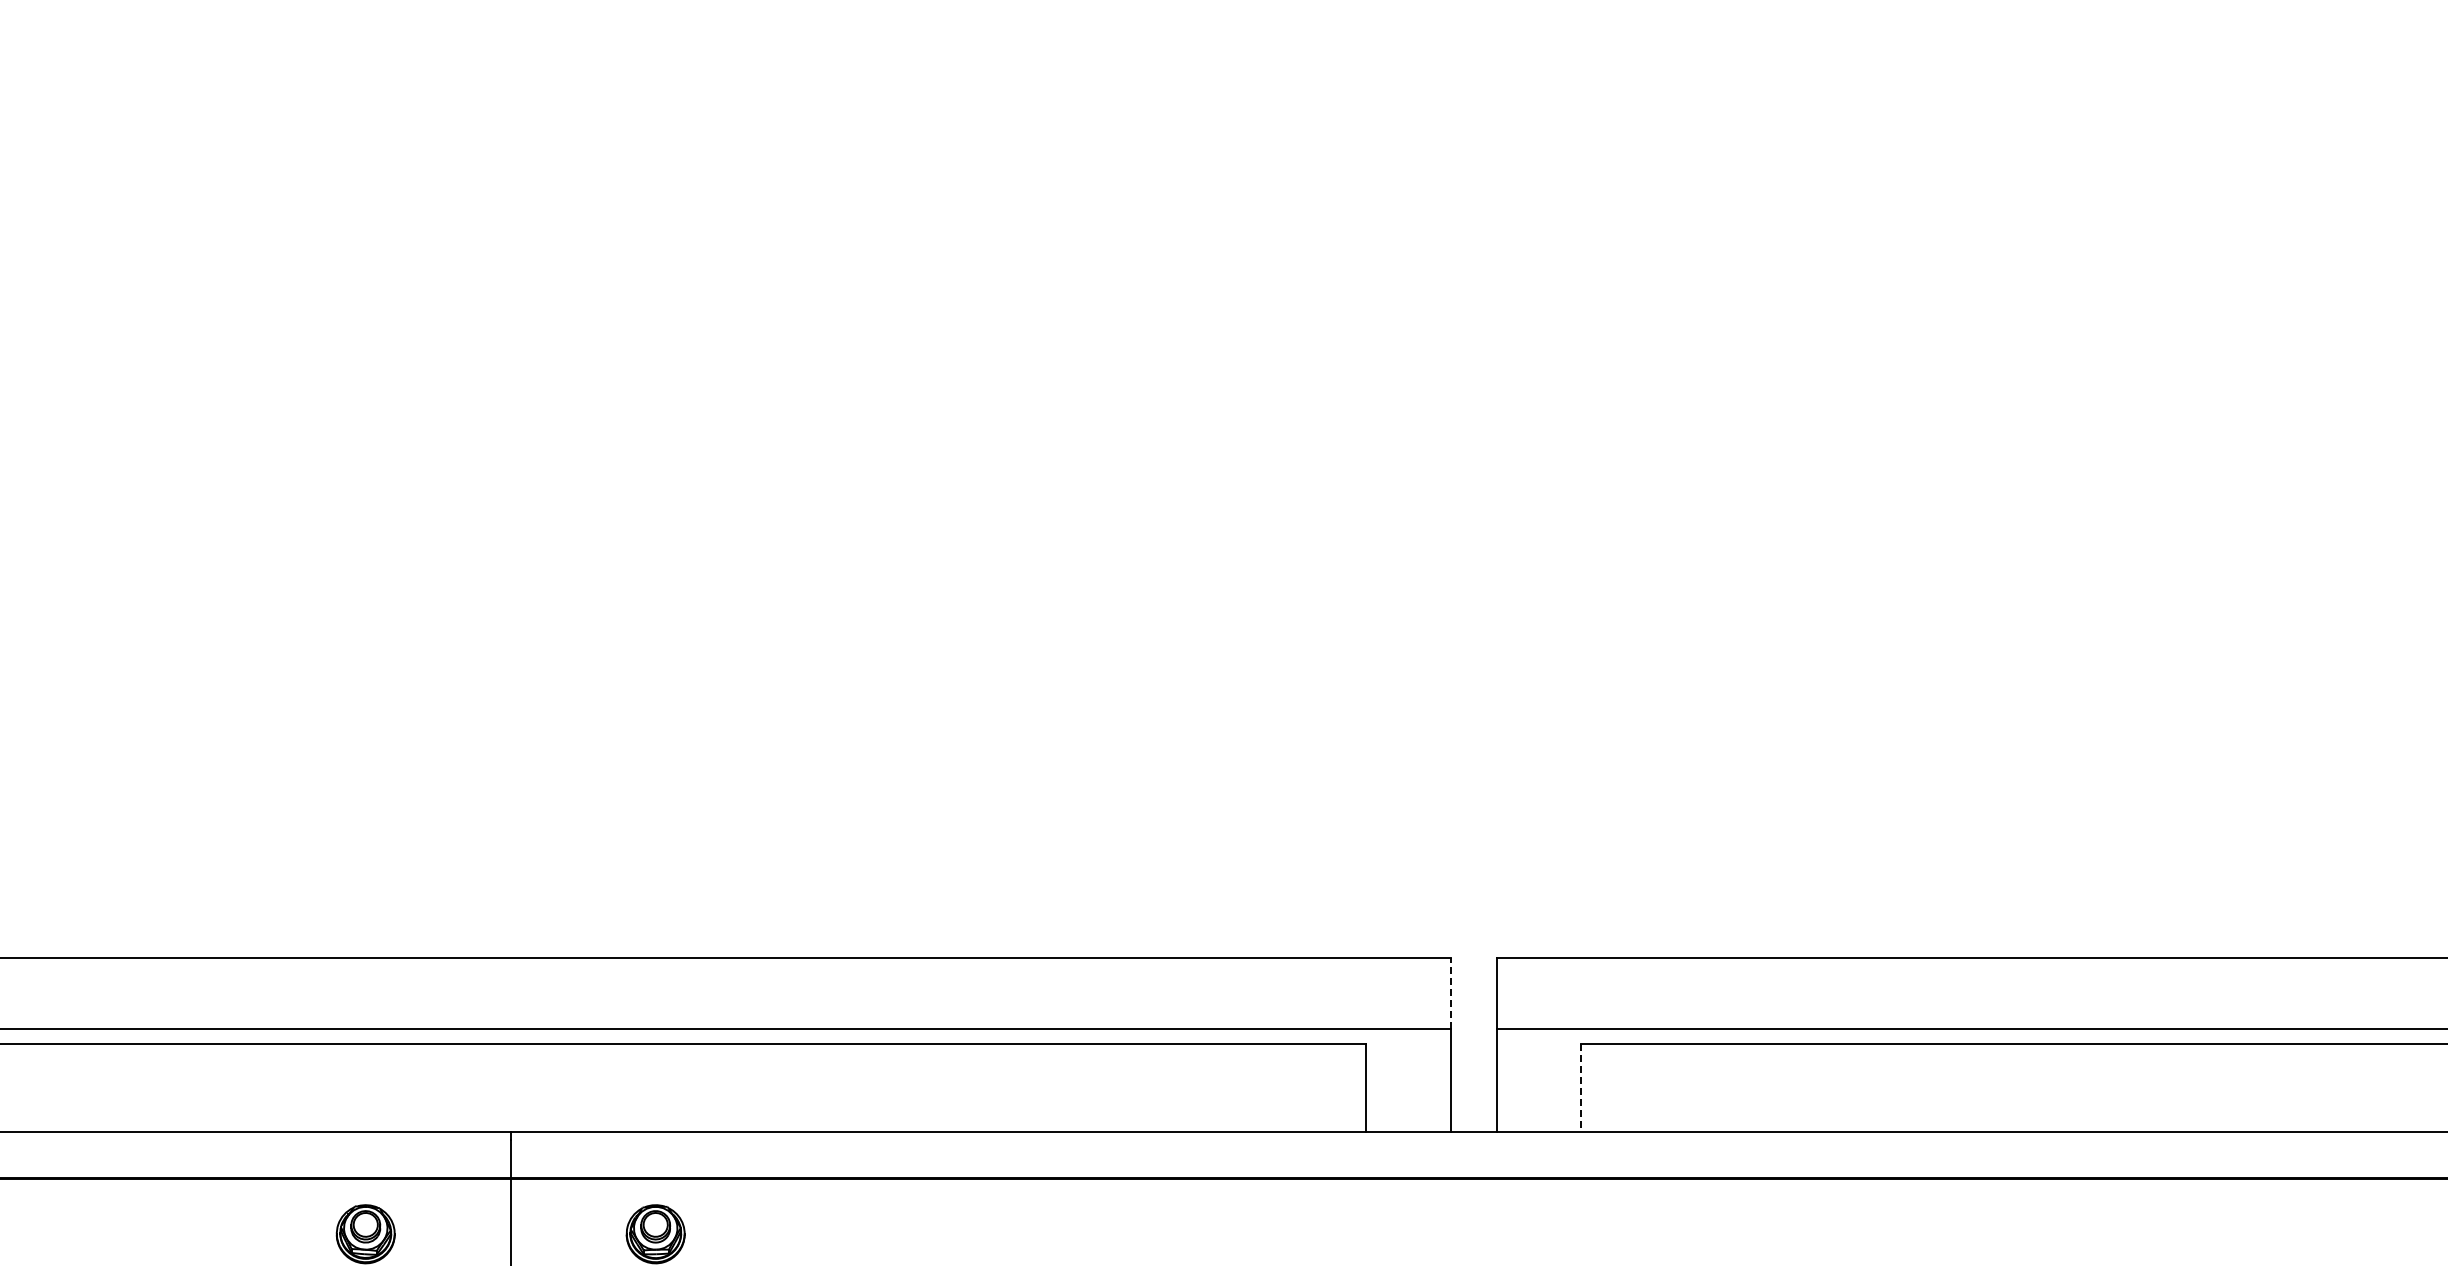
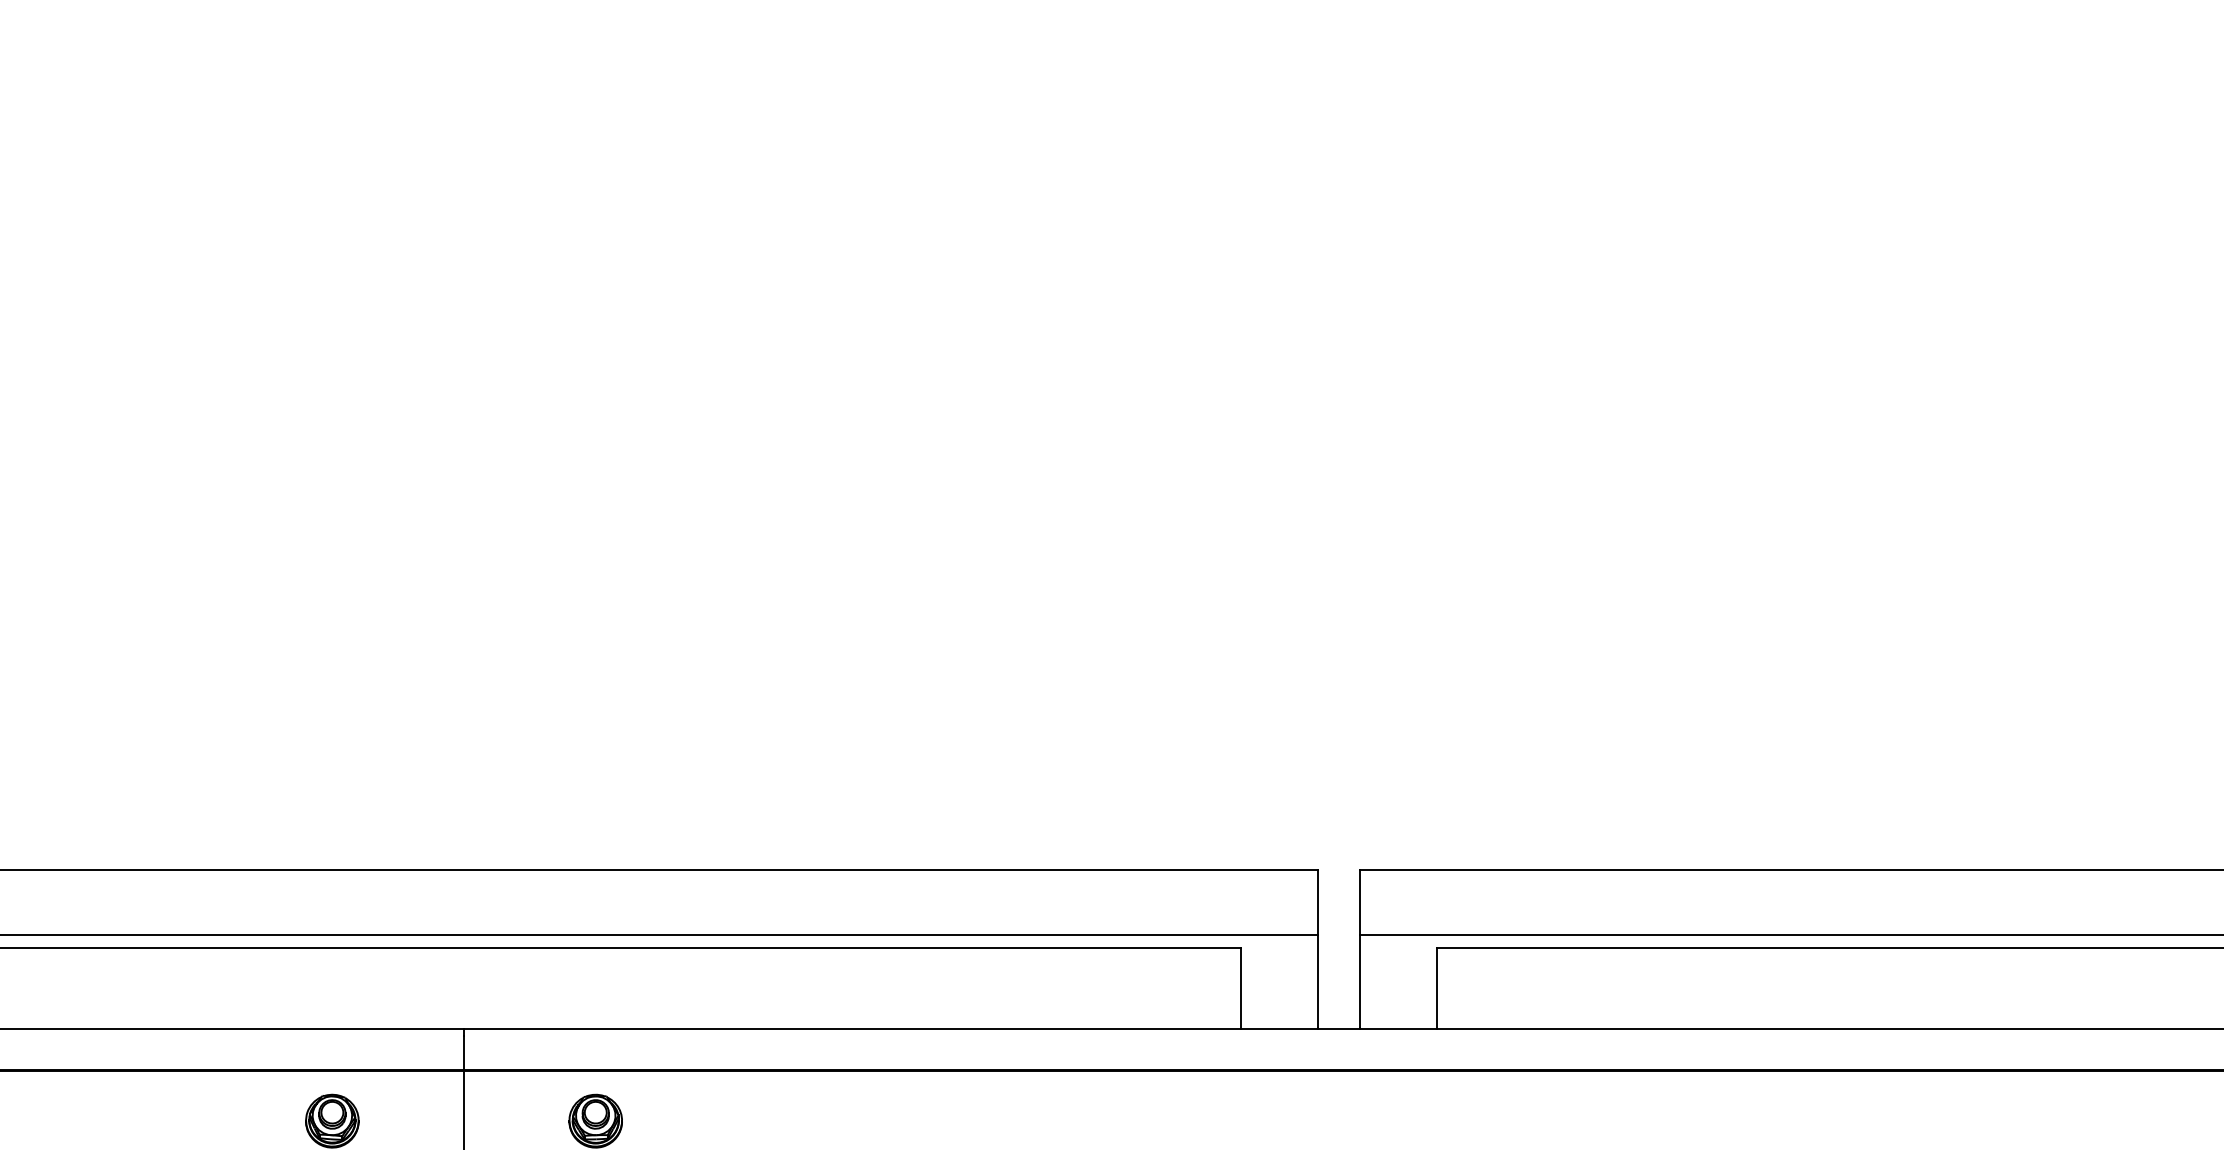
line: (1450, 993) -> (1317, 902), dashed -> solid
line: (1581, 1088) -> (1436, 988), dashed -> solid

